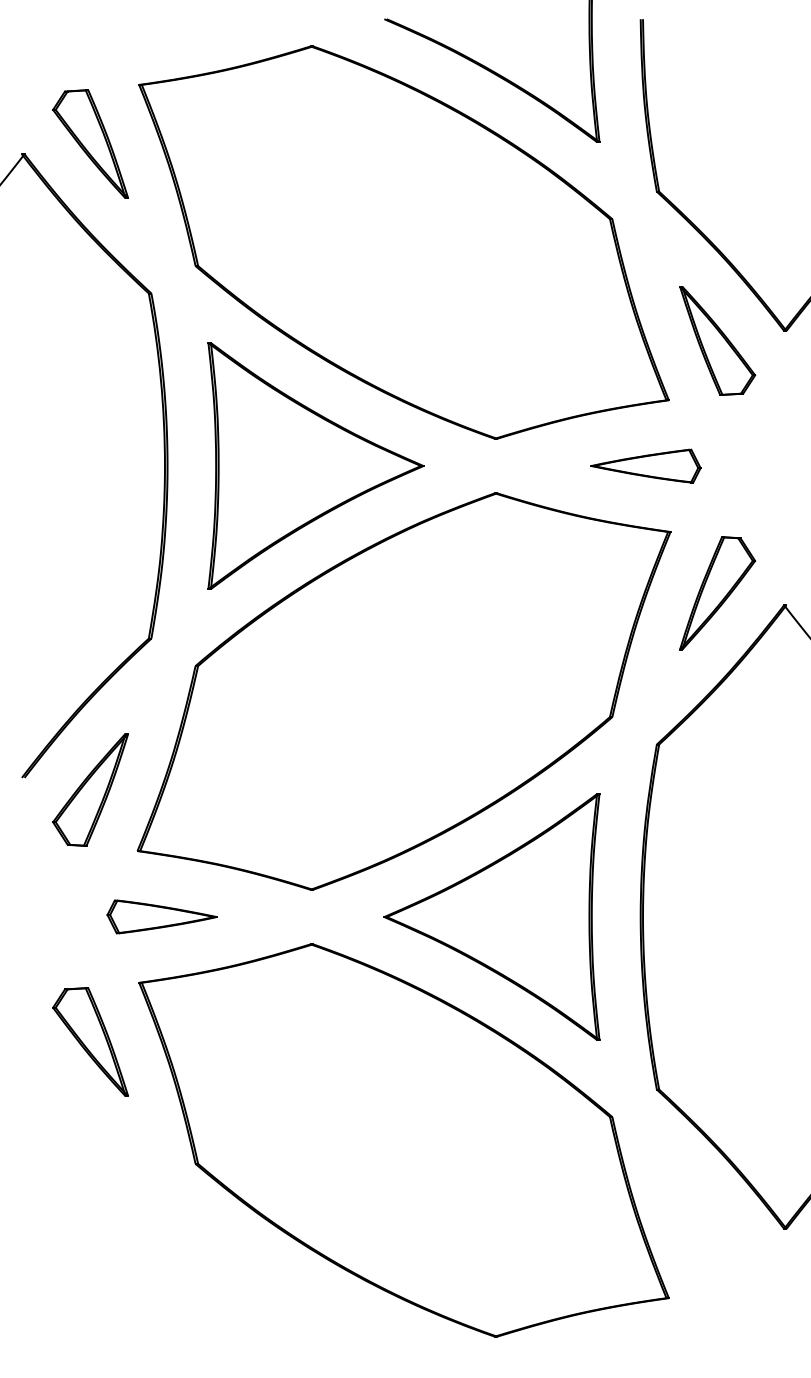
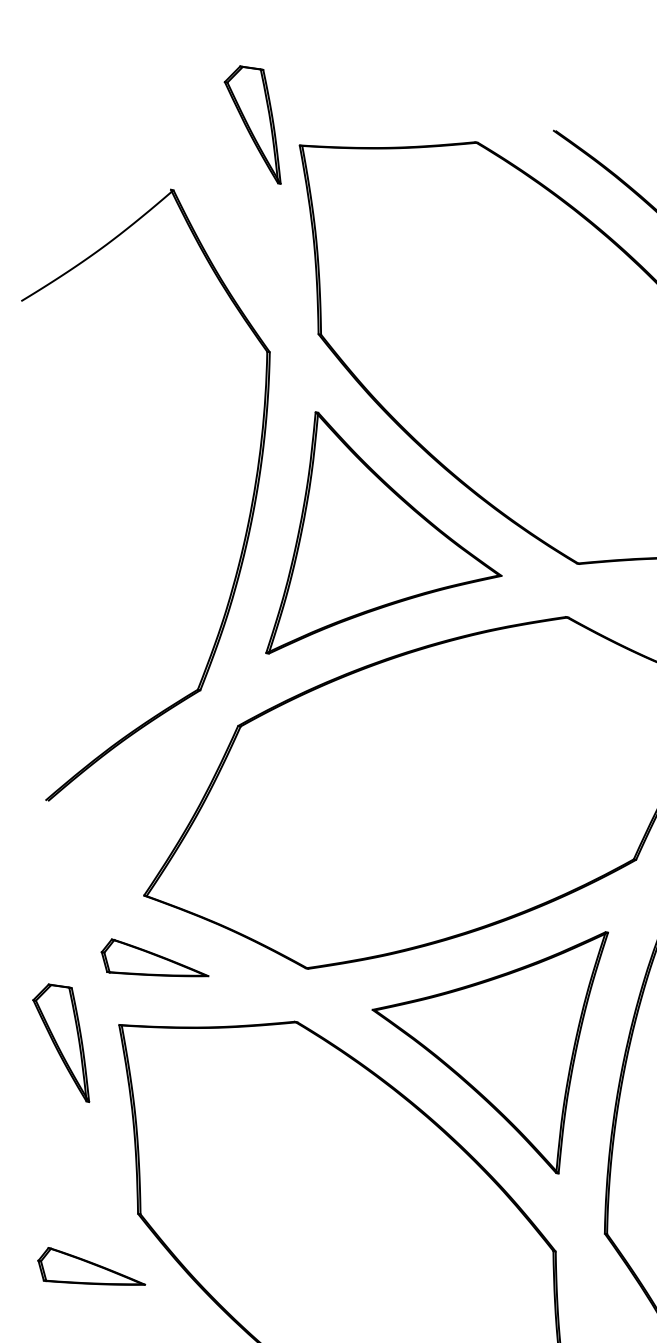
part: (90, 143) -> (254, 122), moved
part: (90, 789) -> (110, 825), removed
part: (90, 1041) -> (63, 1040), moved
part: (161, 1231) -> (91, 1273), added

